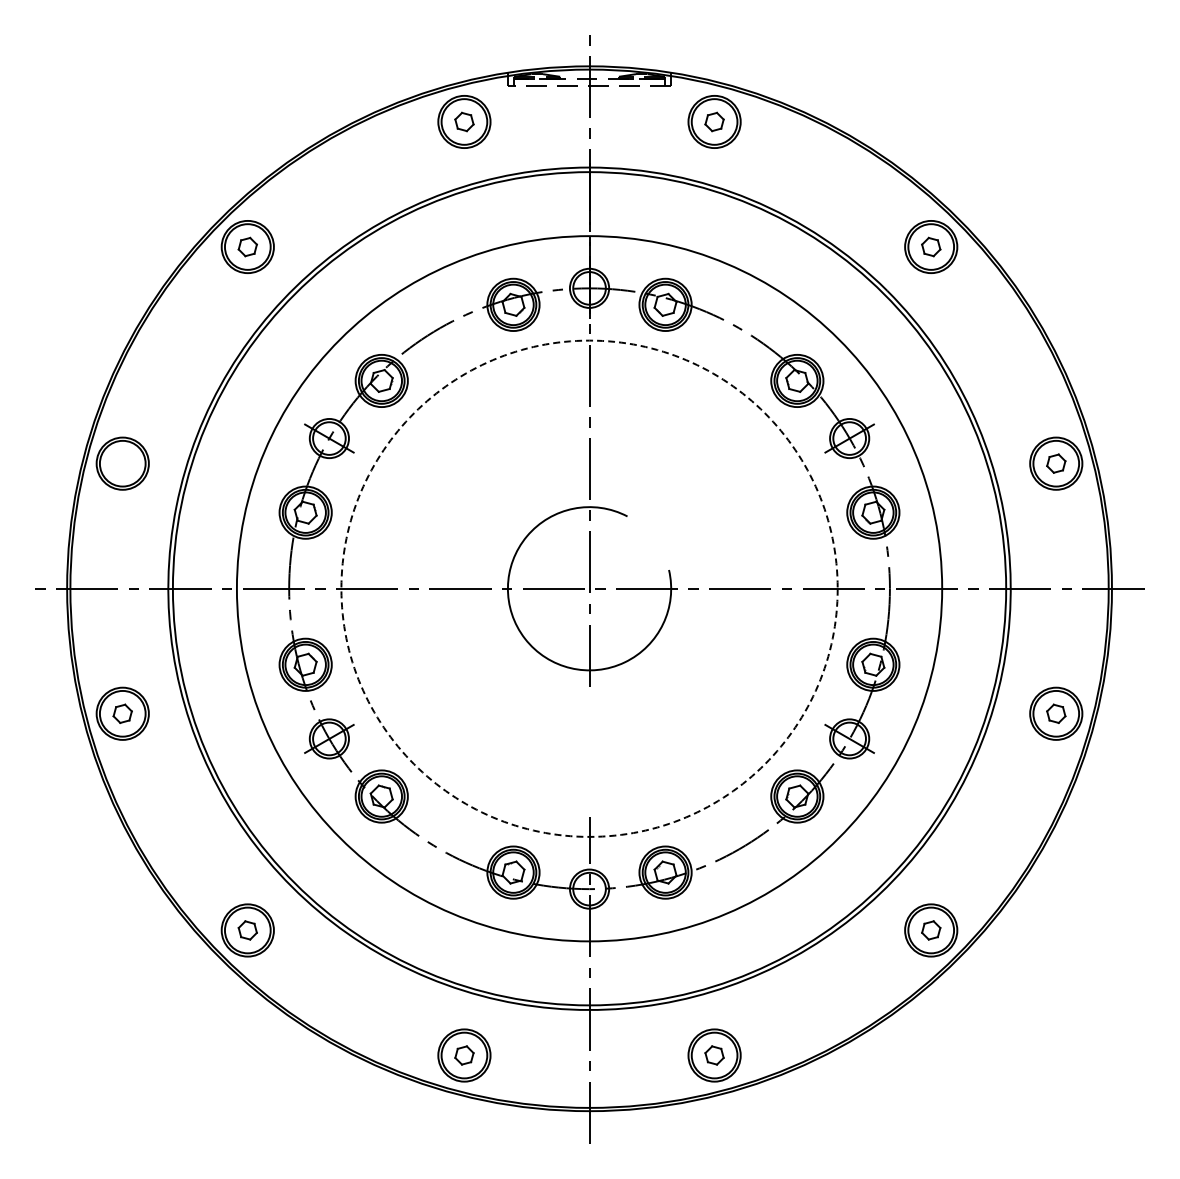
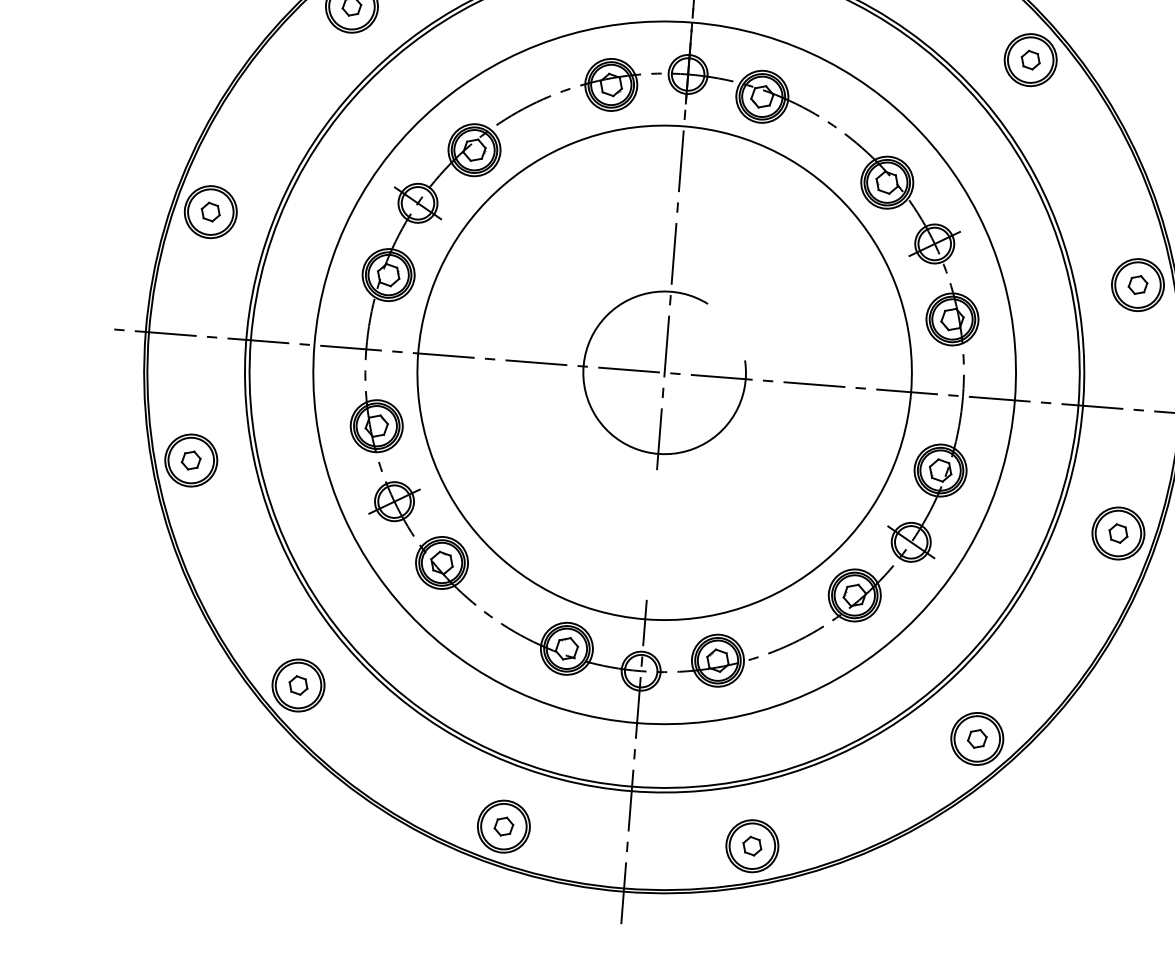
part: (122, 463) -> (210, 211), added
circle: (589, 588) -> (664, 372), dashed -> solid

